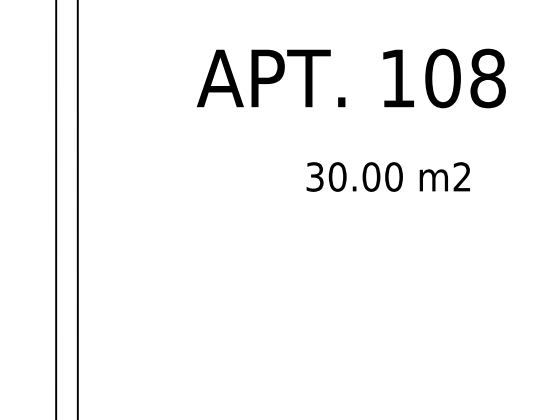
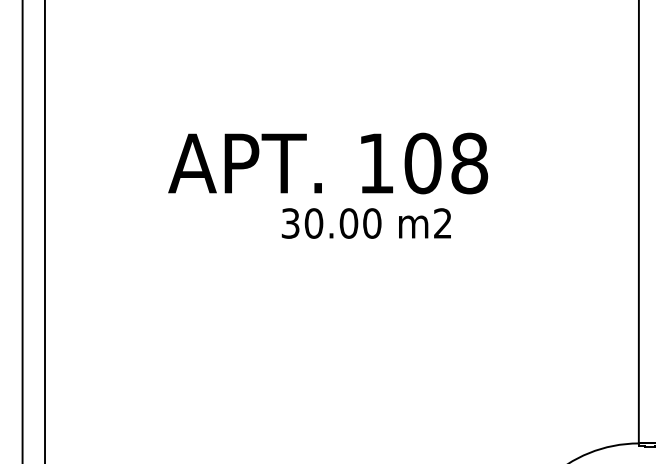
text: (351, 78) -> (328, 163), moved
text: (387, 176) -> (365, 223), moved

